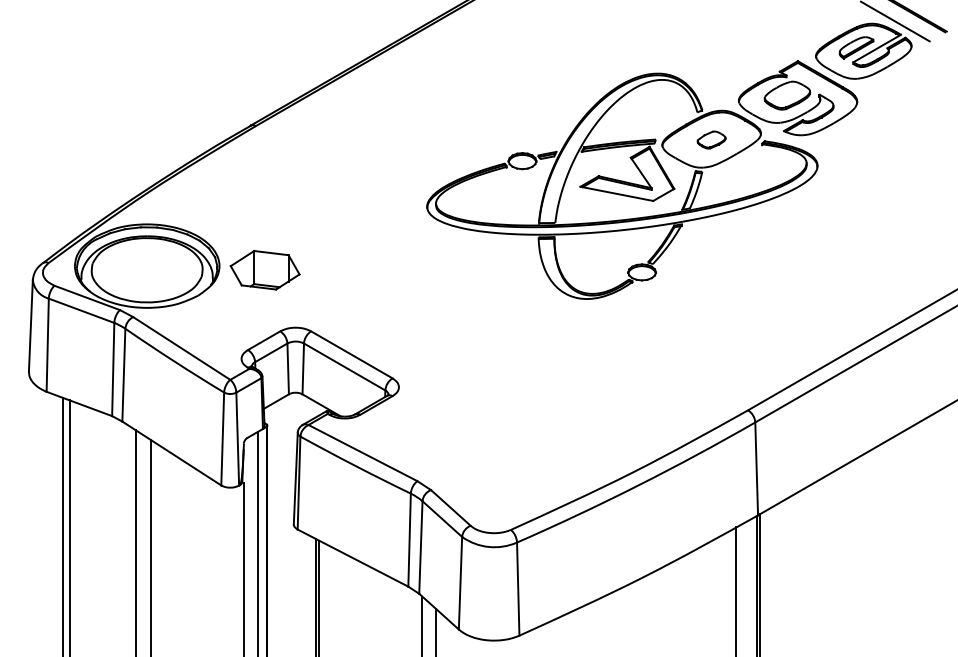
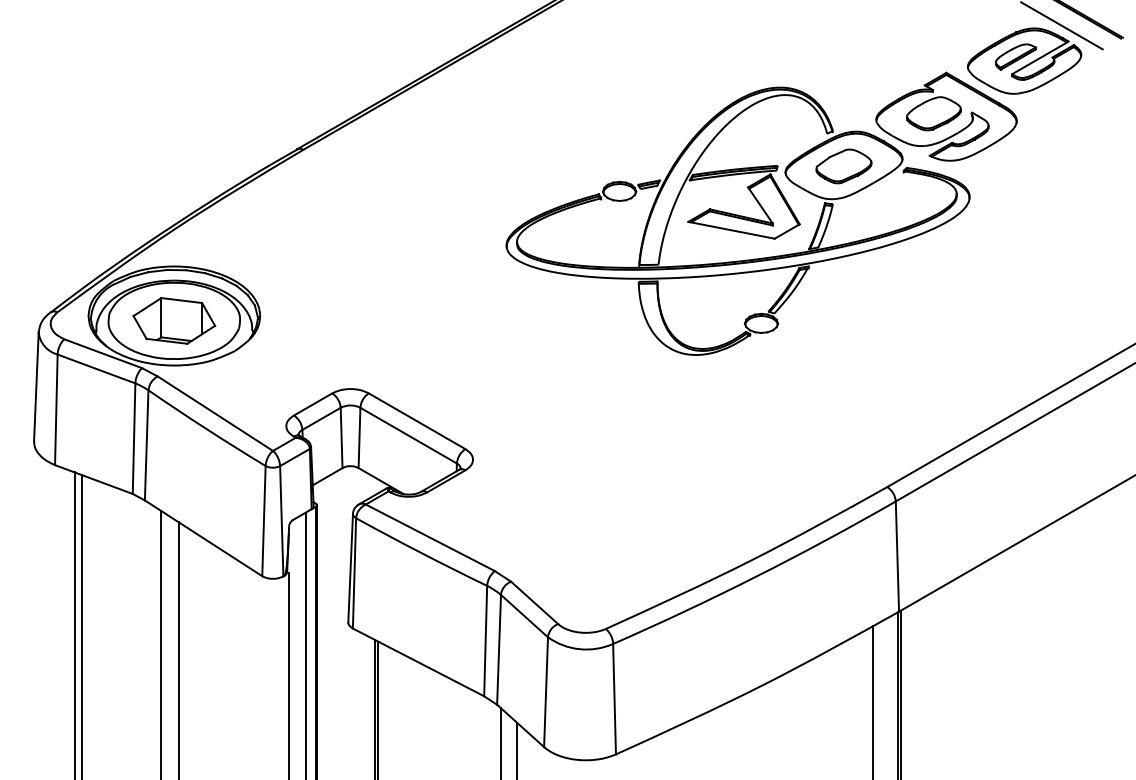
part: (711, 140) -> (843, 166), size x1.67
part: (265, 269) -> (174, 320), moved

